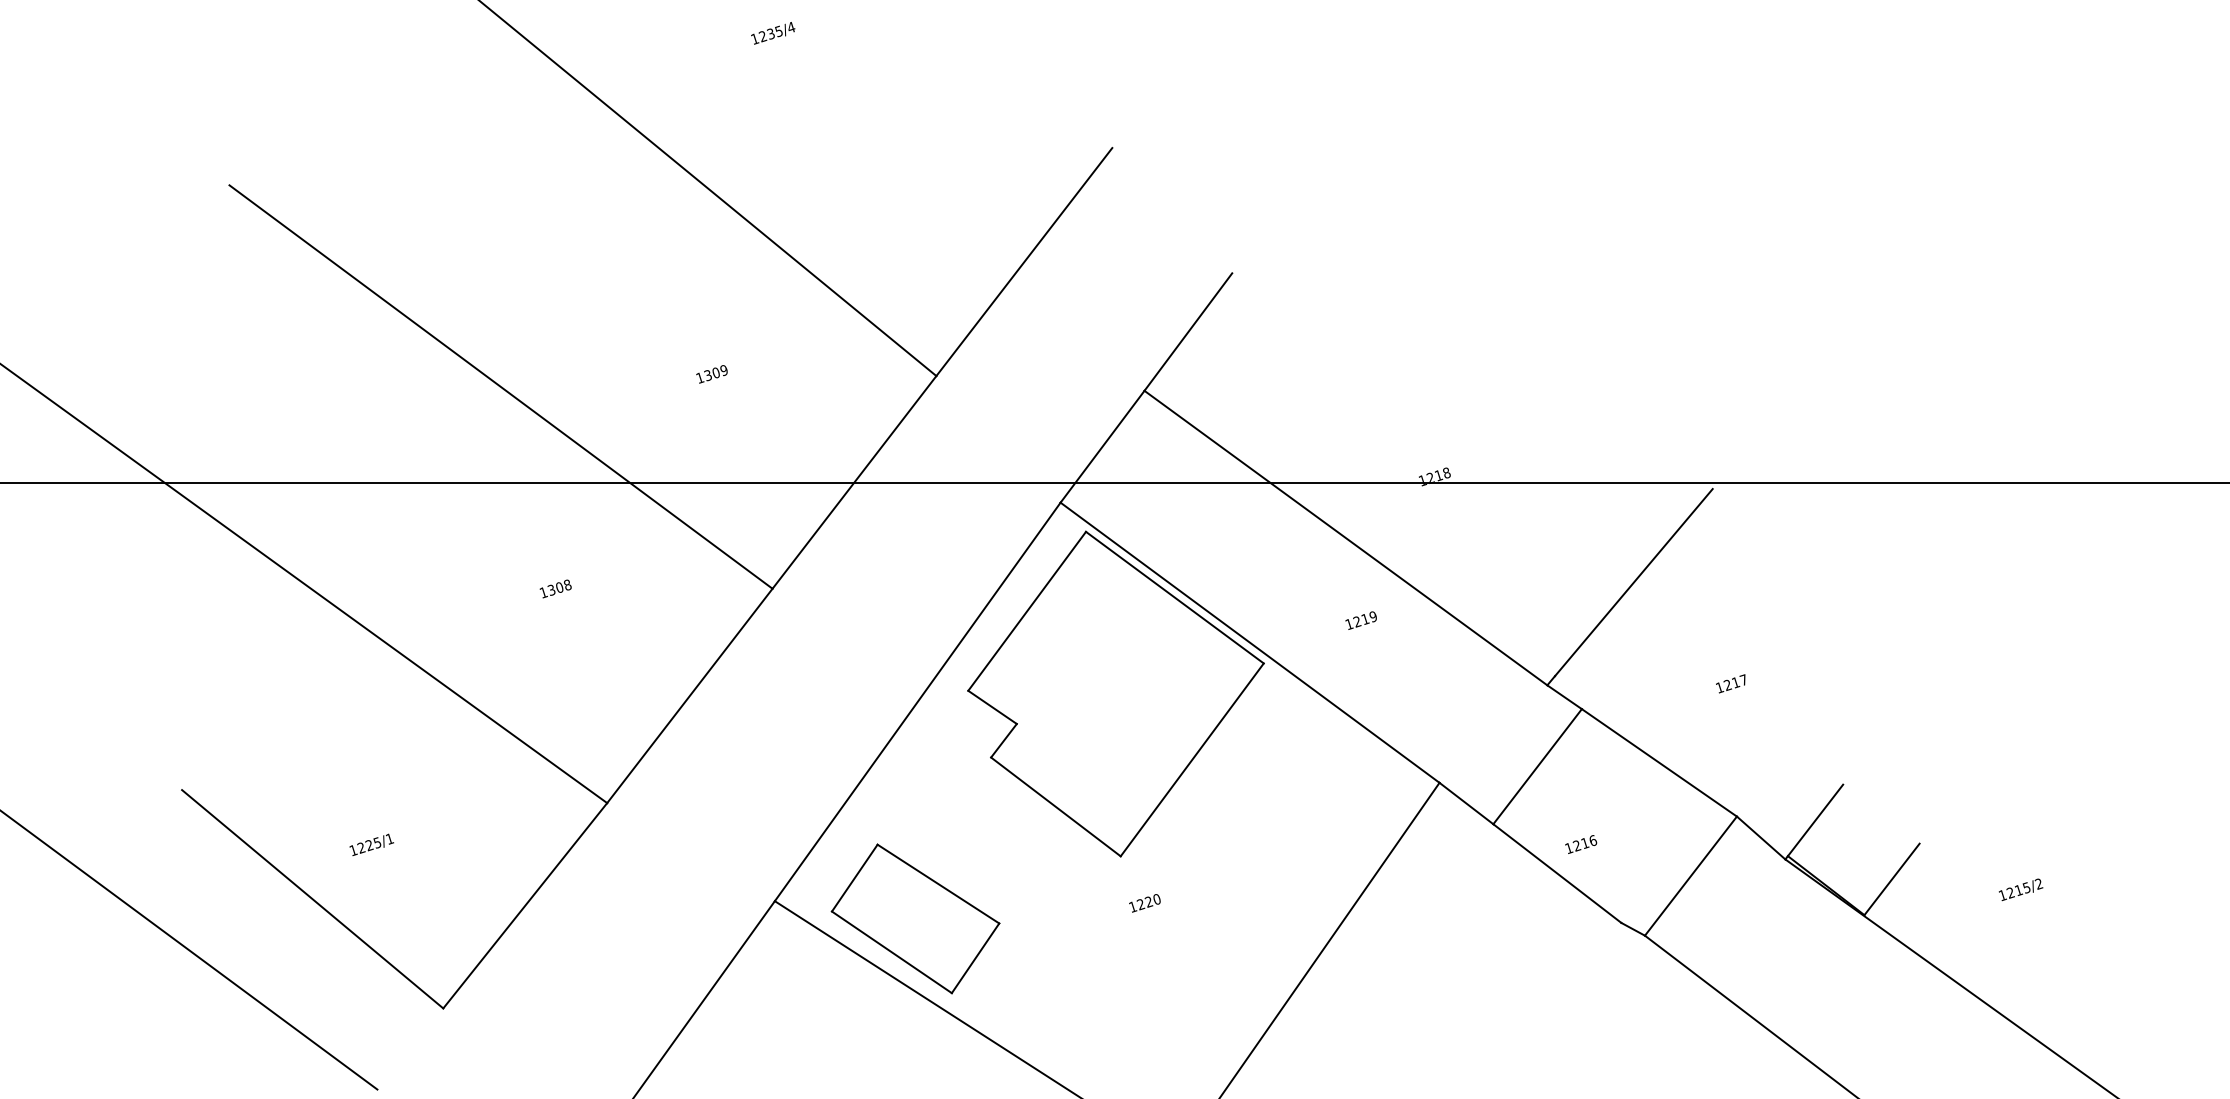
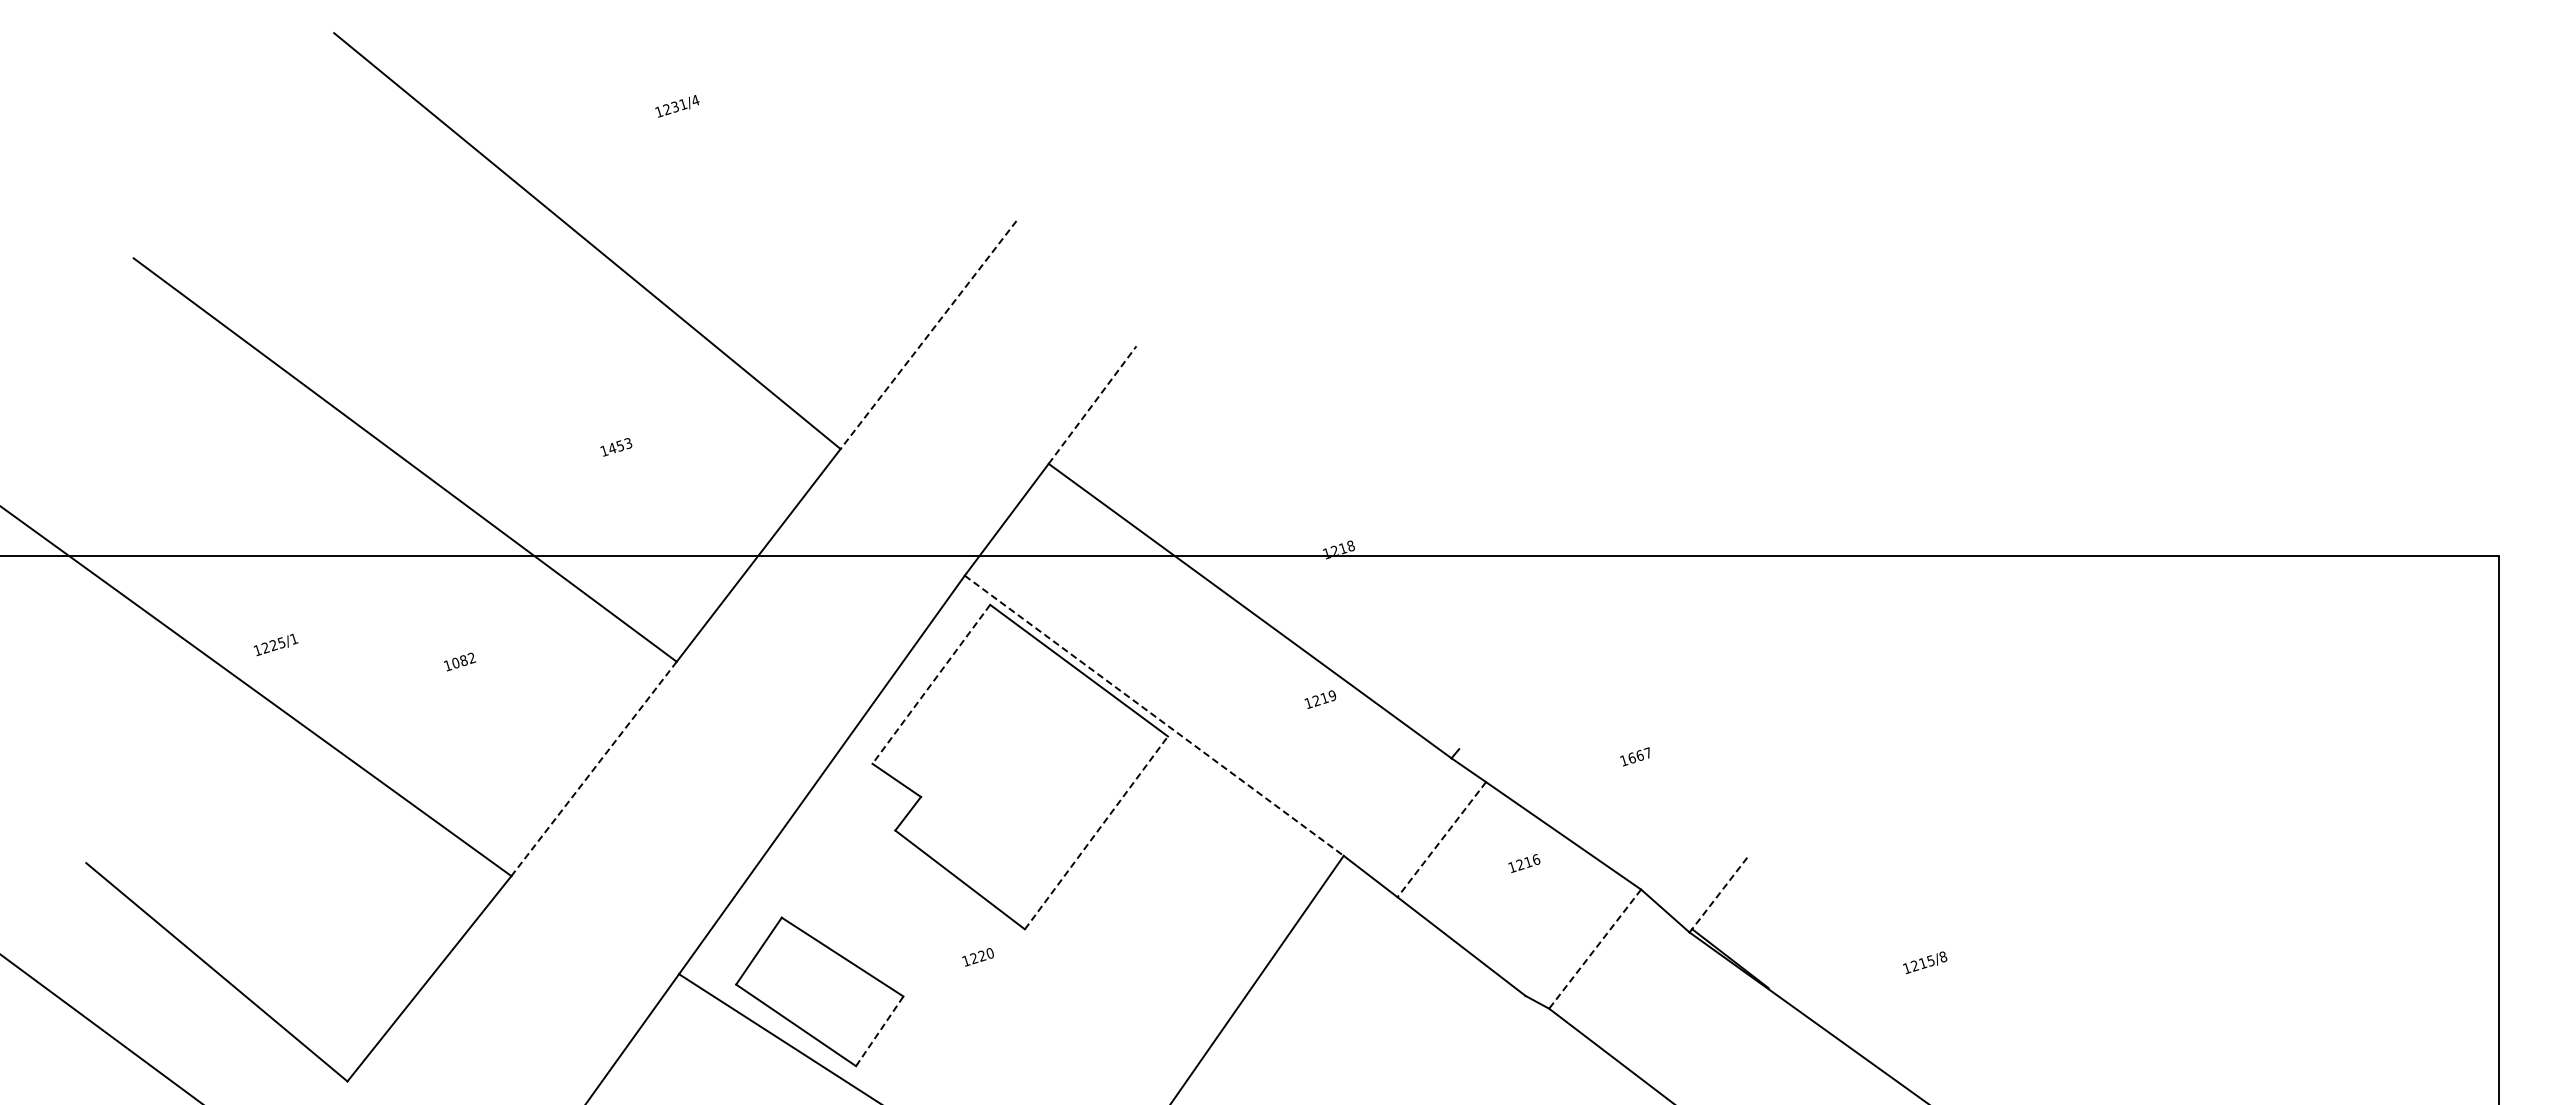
text: (779, 31) -> (683, 104), 1235/4 -> 1231/4
line: (1024, 262) -> (928, 335), solid -> dashed
line: (1188, 331) -> (1092, 404), solid -> dashed
text: (716, 373) -> (620, 446), 1309 -> 1453
line: (1633, 582) -> (1537, 655), removed
text: (559, 587) -> (463, 660), 1308 -> 1082
line: (1027, 611) -> (931, 684), solid -> dashed
text: (1361, 620) -> (1320, 699), moved
line: (1250, 642) -> (1154, 715), solid -> dashed
text: (1731, 683) -> (1635, 756), 1217 -> 1667
line: (689, 696) -> (593, 769), solid -> dashed
line: (1192, 759) -> (1096, 832), solid -> dashed
line: (1537, 766) -> (1441, 839), solid -> dashed
line: (1815, 820) -> (1719, 893), solid -> dashed
text: (371, 844) -> (275, 644), moved
text: (1581, 844) -> (1524, 863), moved
line: (1690, 876) -> (1594, 949), solid -> dashed
line: (1891, 879) -> (1795, 952), removed
text: (2039, 883) -> (1943, 956), 1215/2 -> 1215/8
text: (1144, 903) -> (977, 957), moved
line: (976, 957) -> (880, 1030), solid -> dashed

